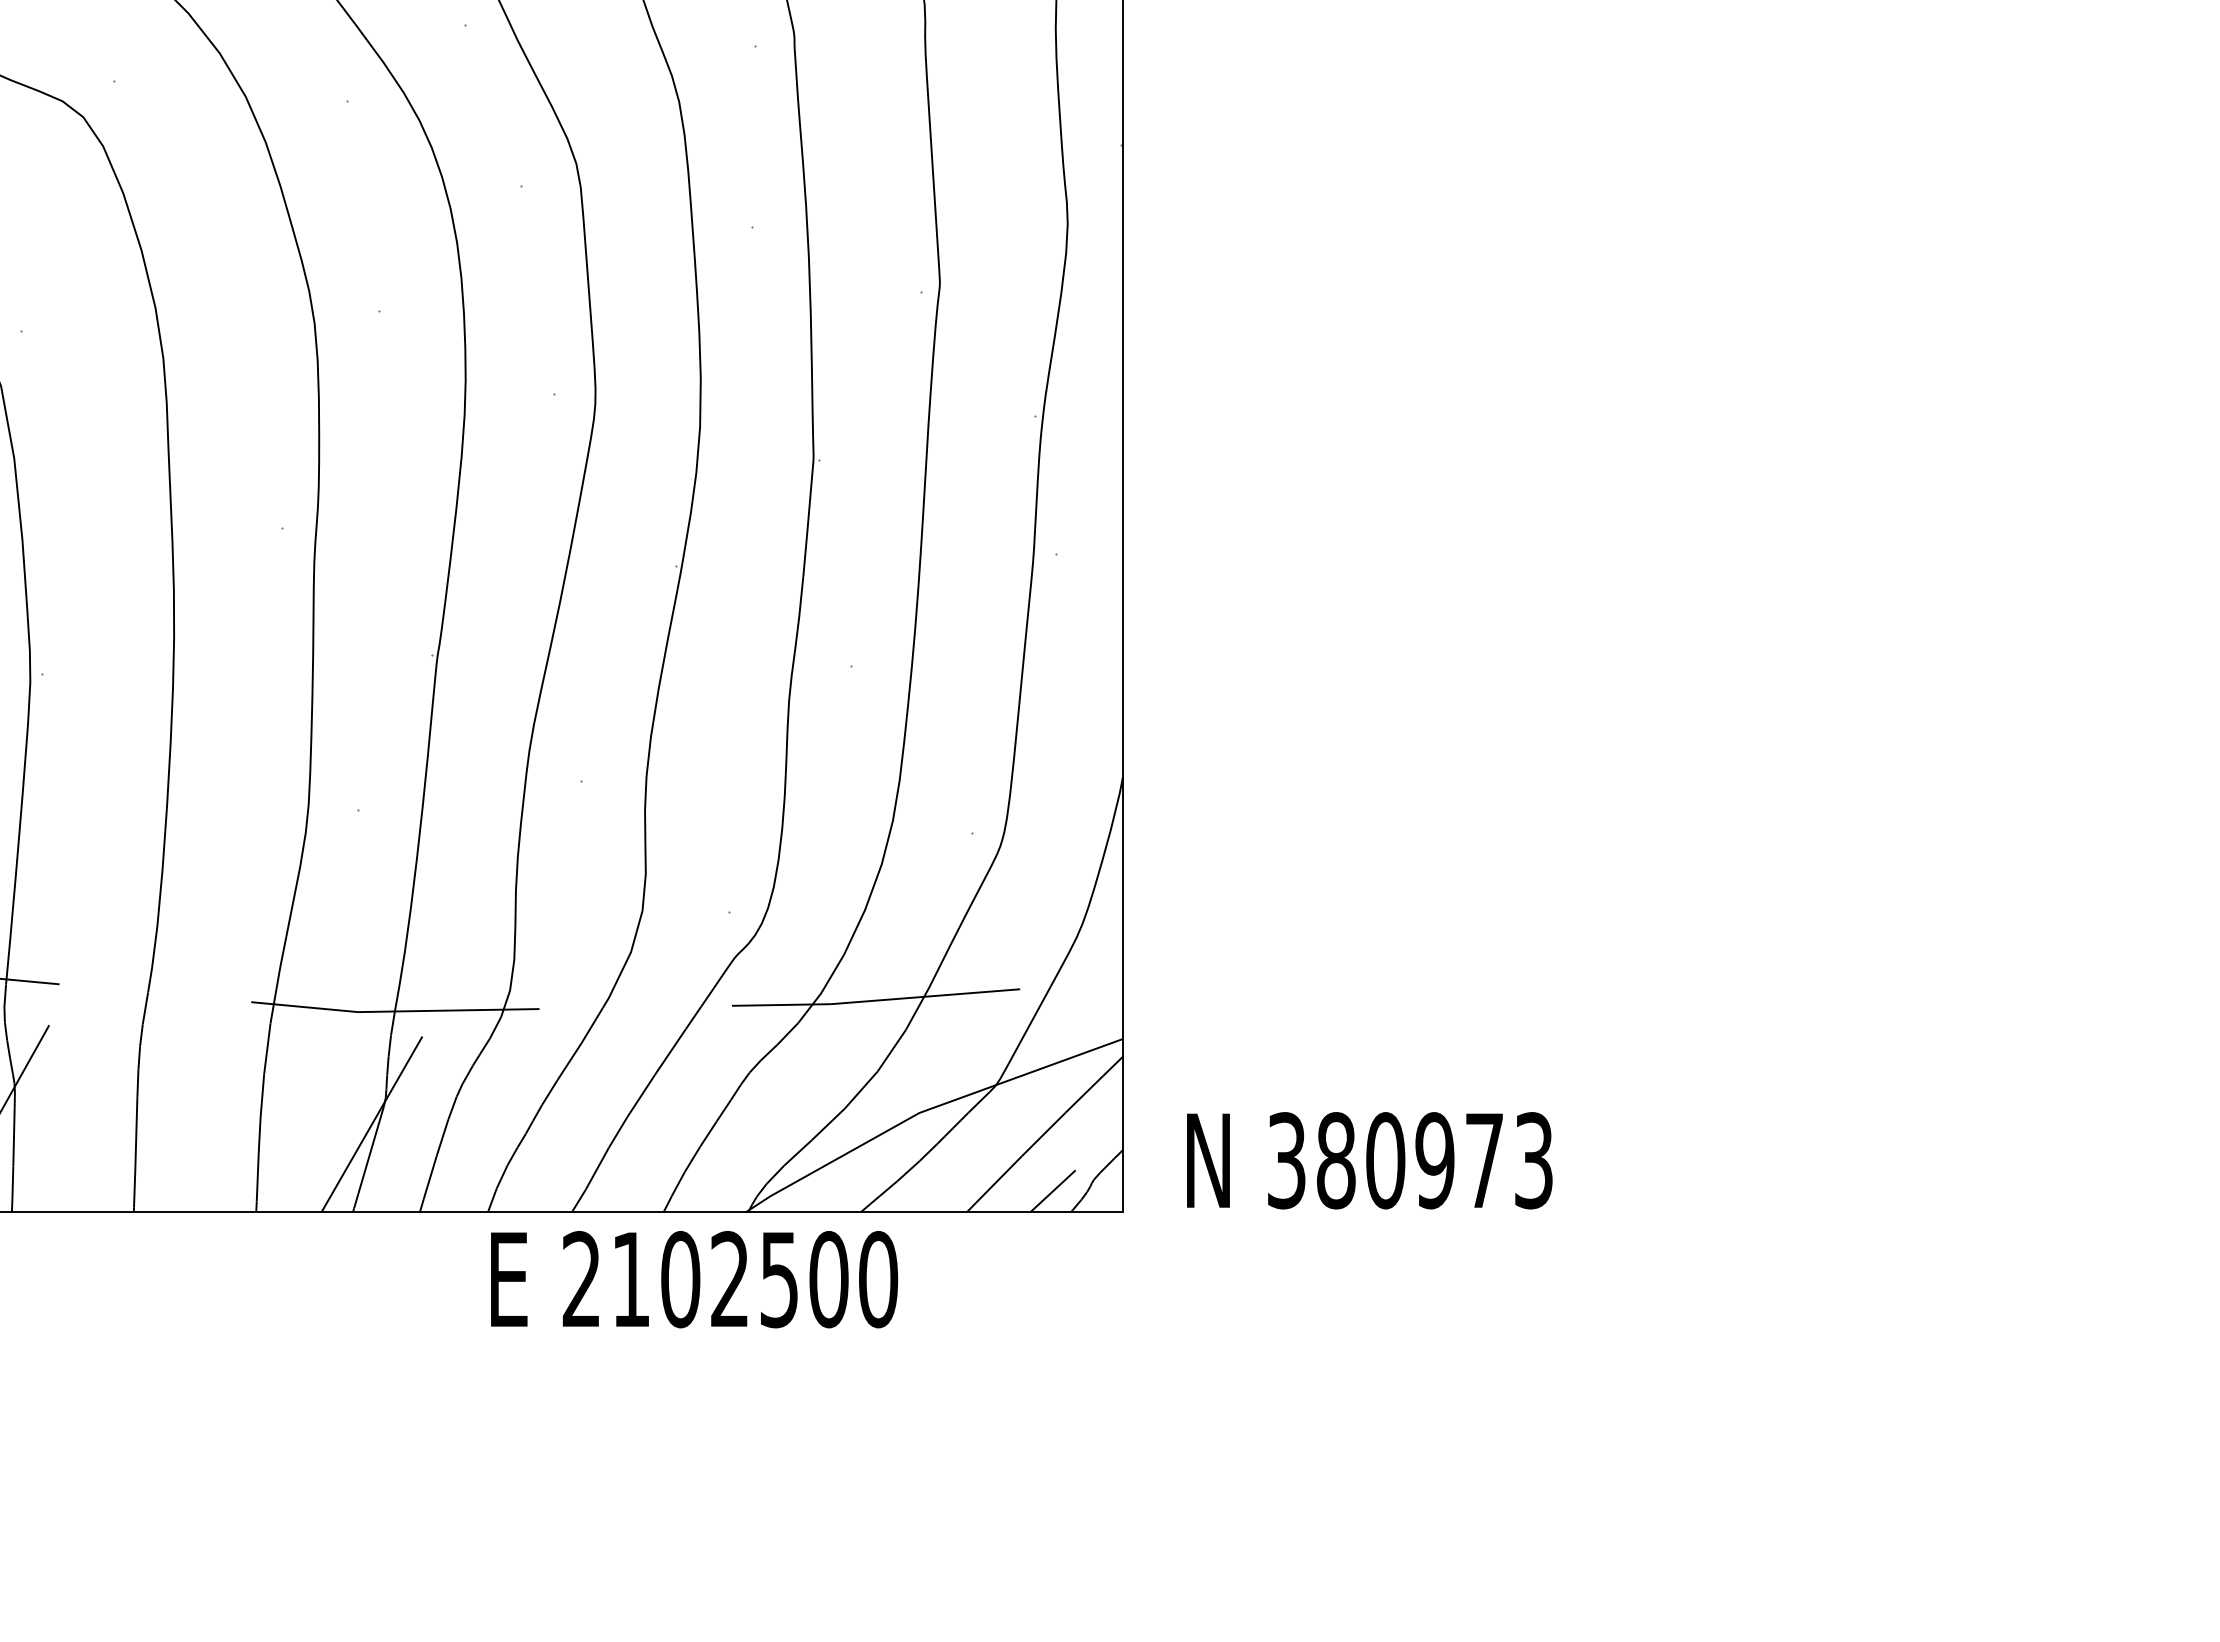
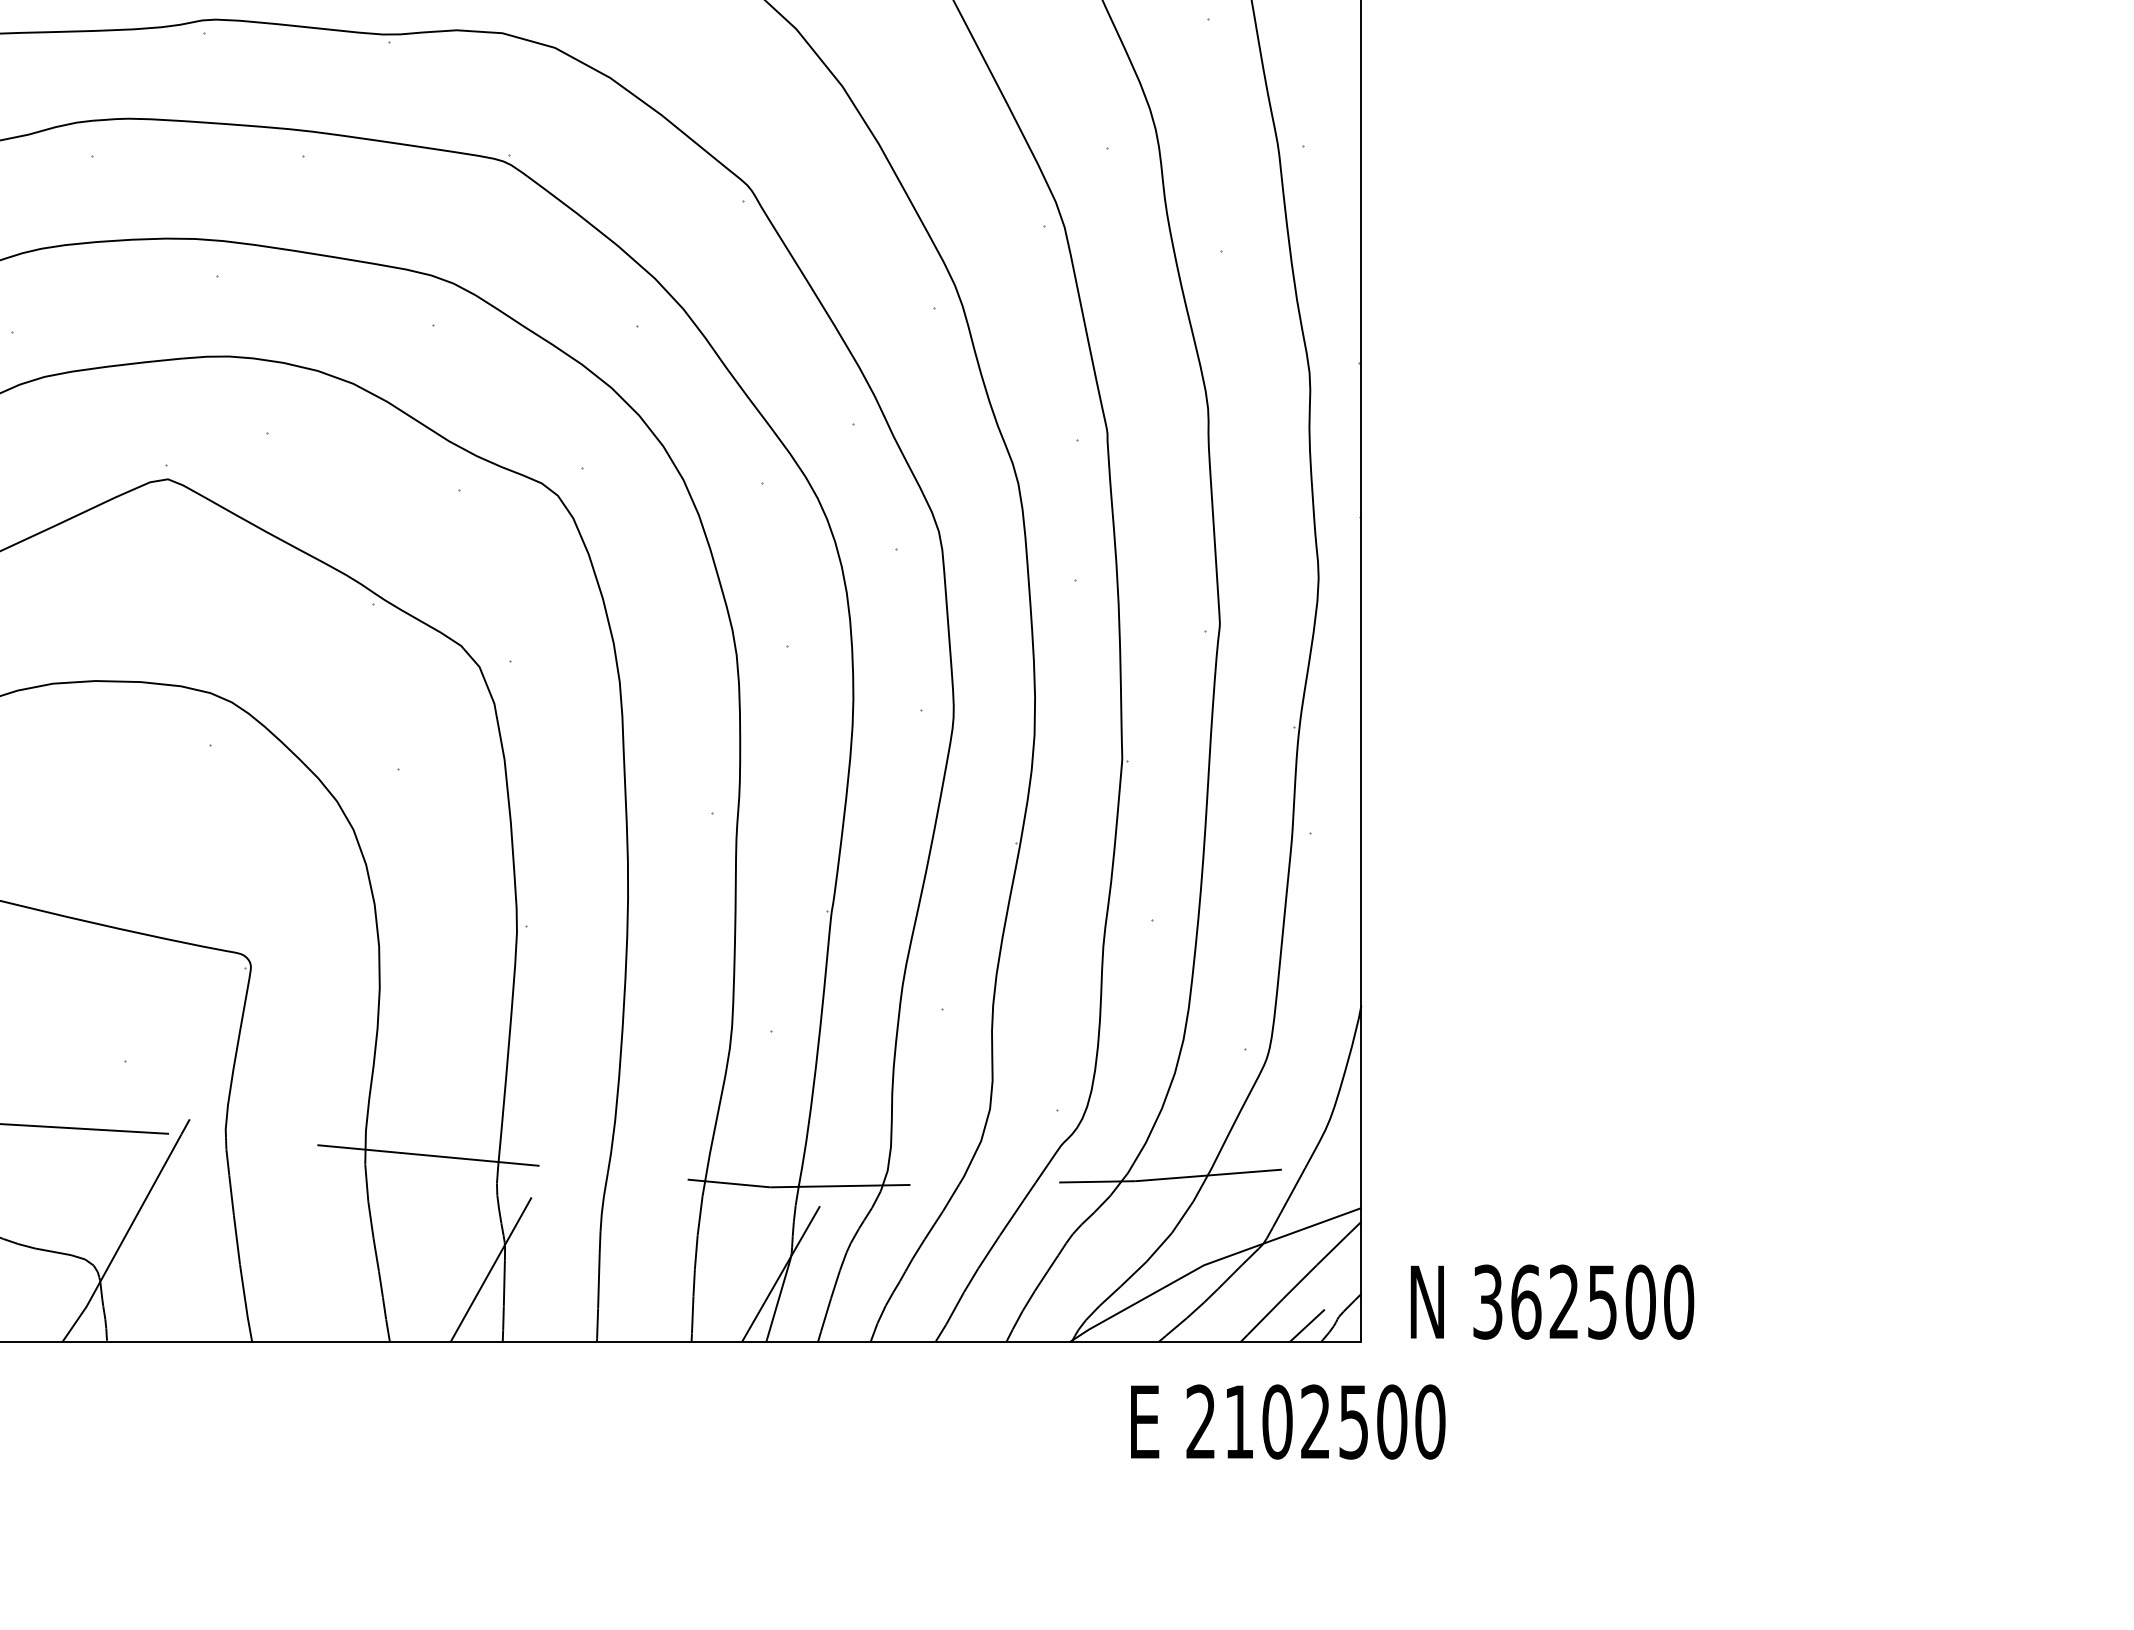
text: (1435, 1159) -> (1602, 1301), 380973 -> 362500
text: (694, 1278) -> (1288, 1421), moved

